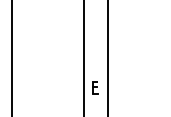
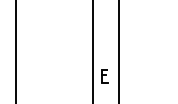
part: (95, 87) -> (104, 76), moved

